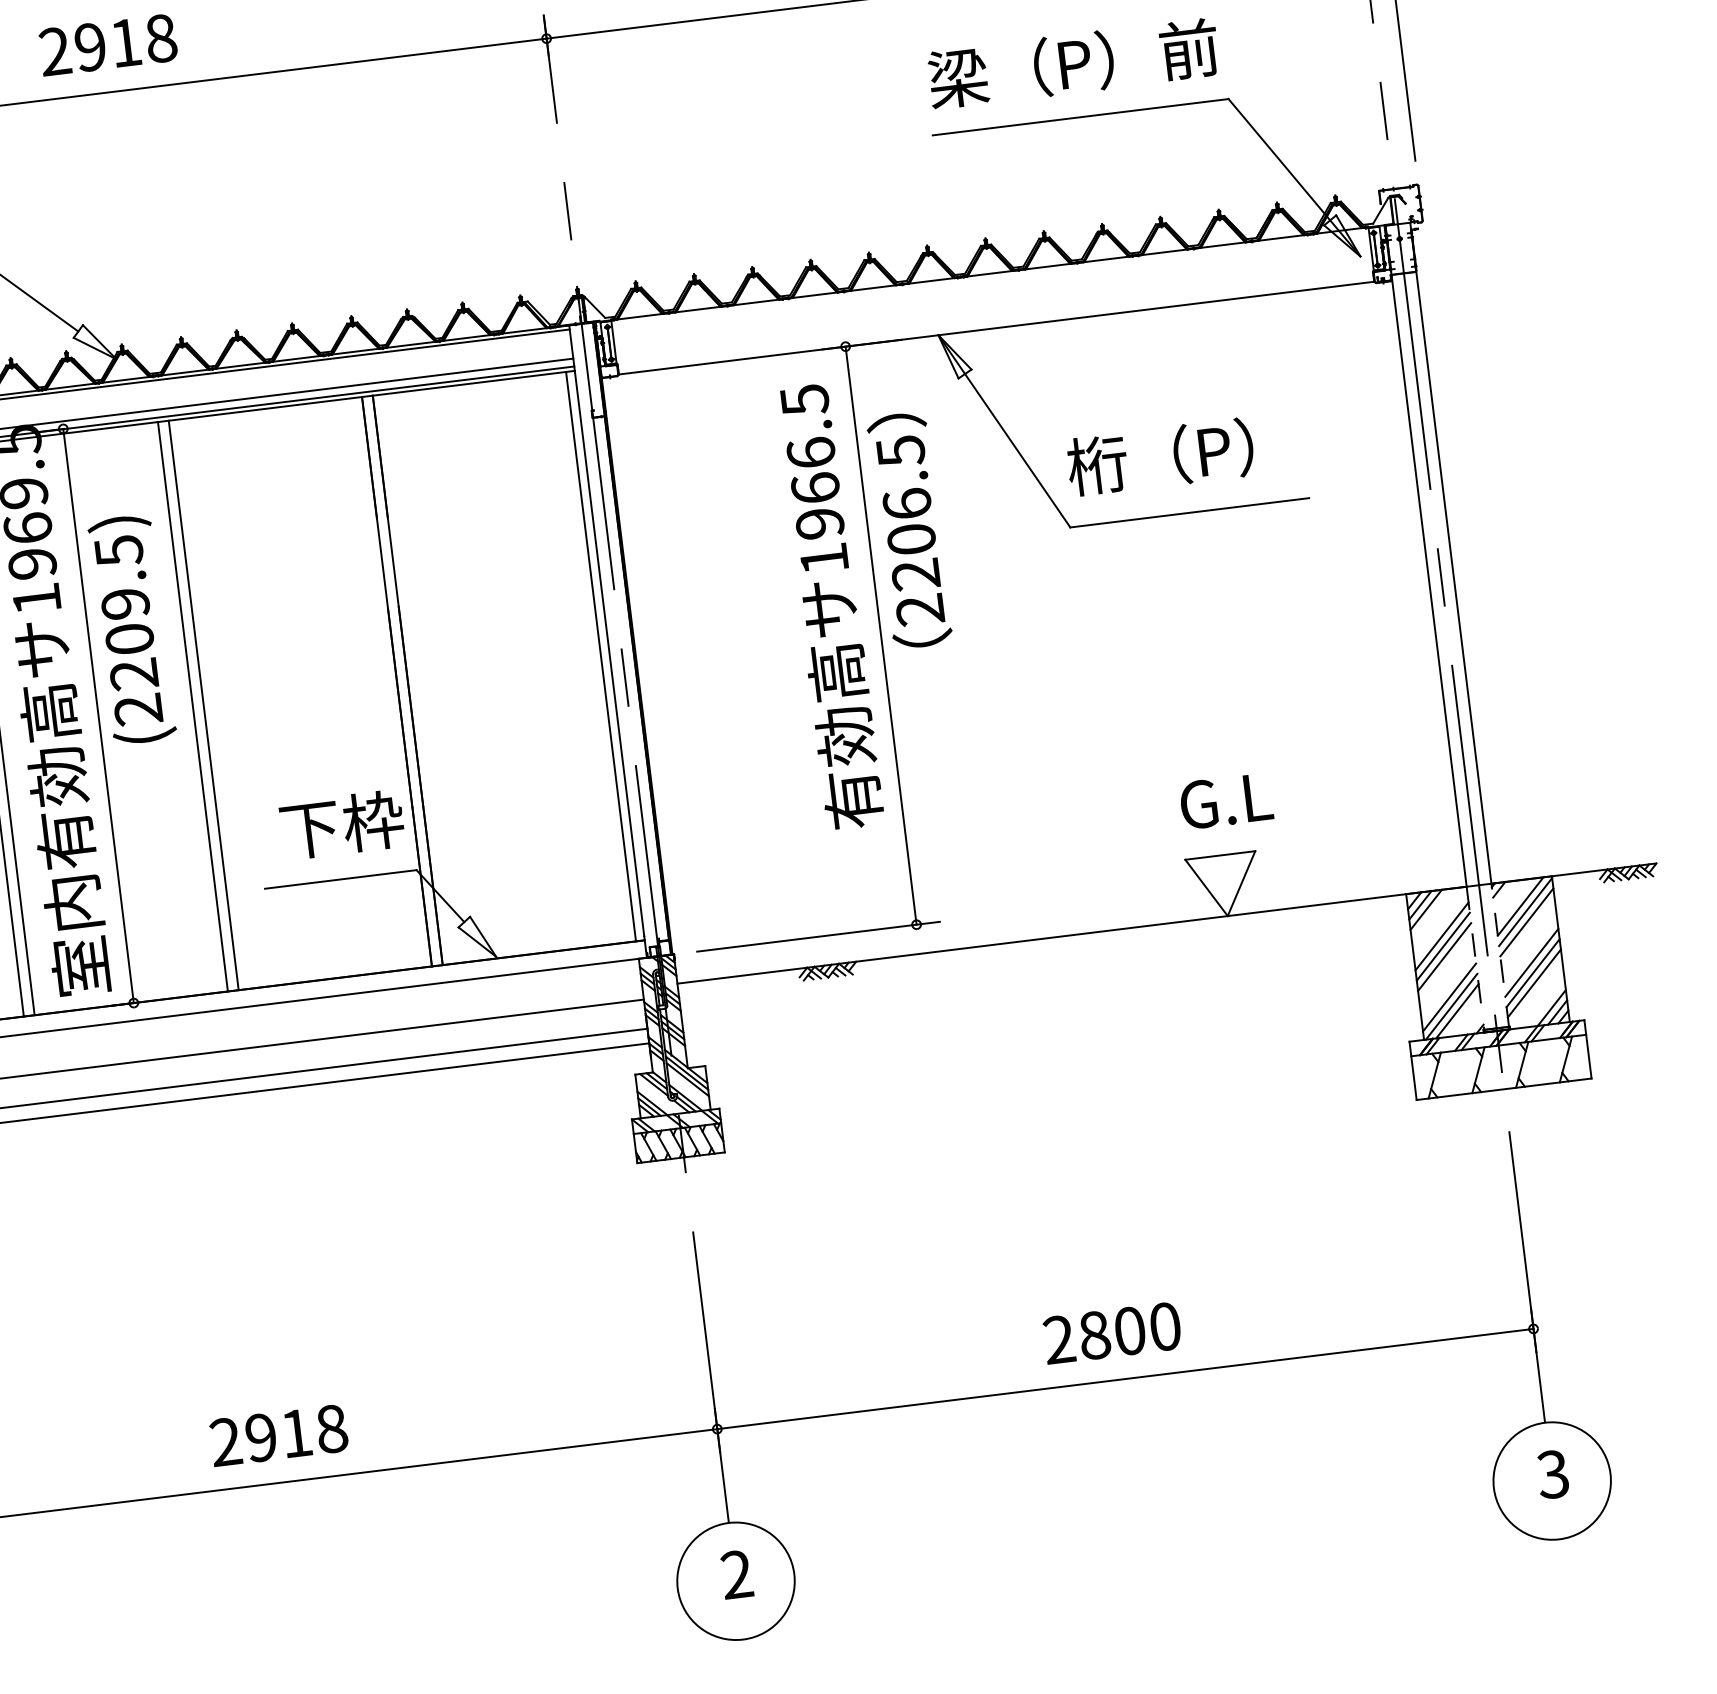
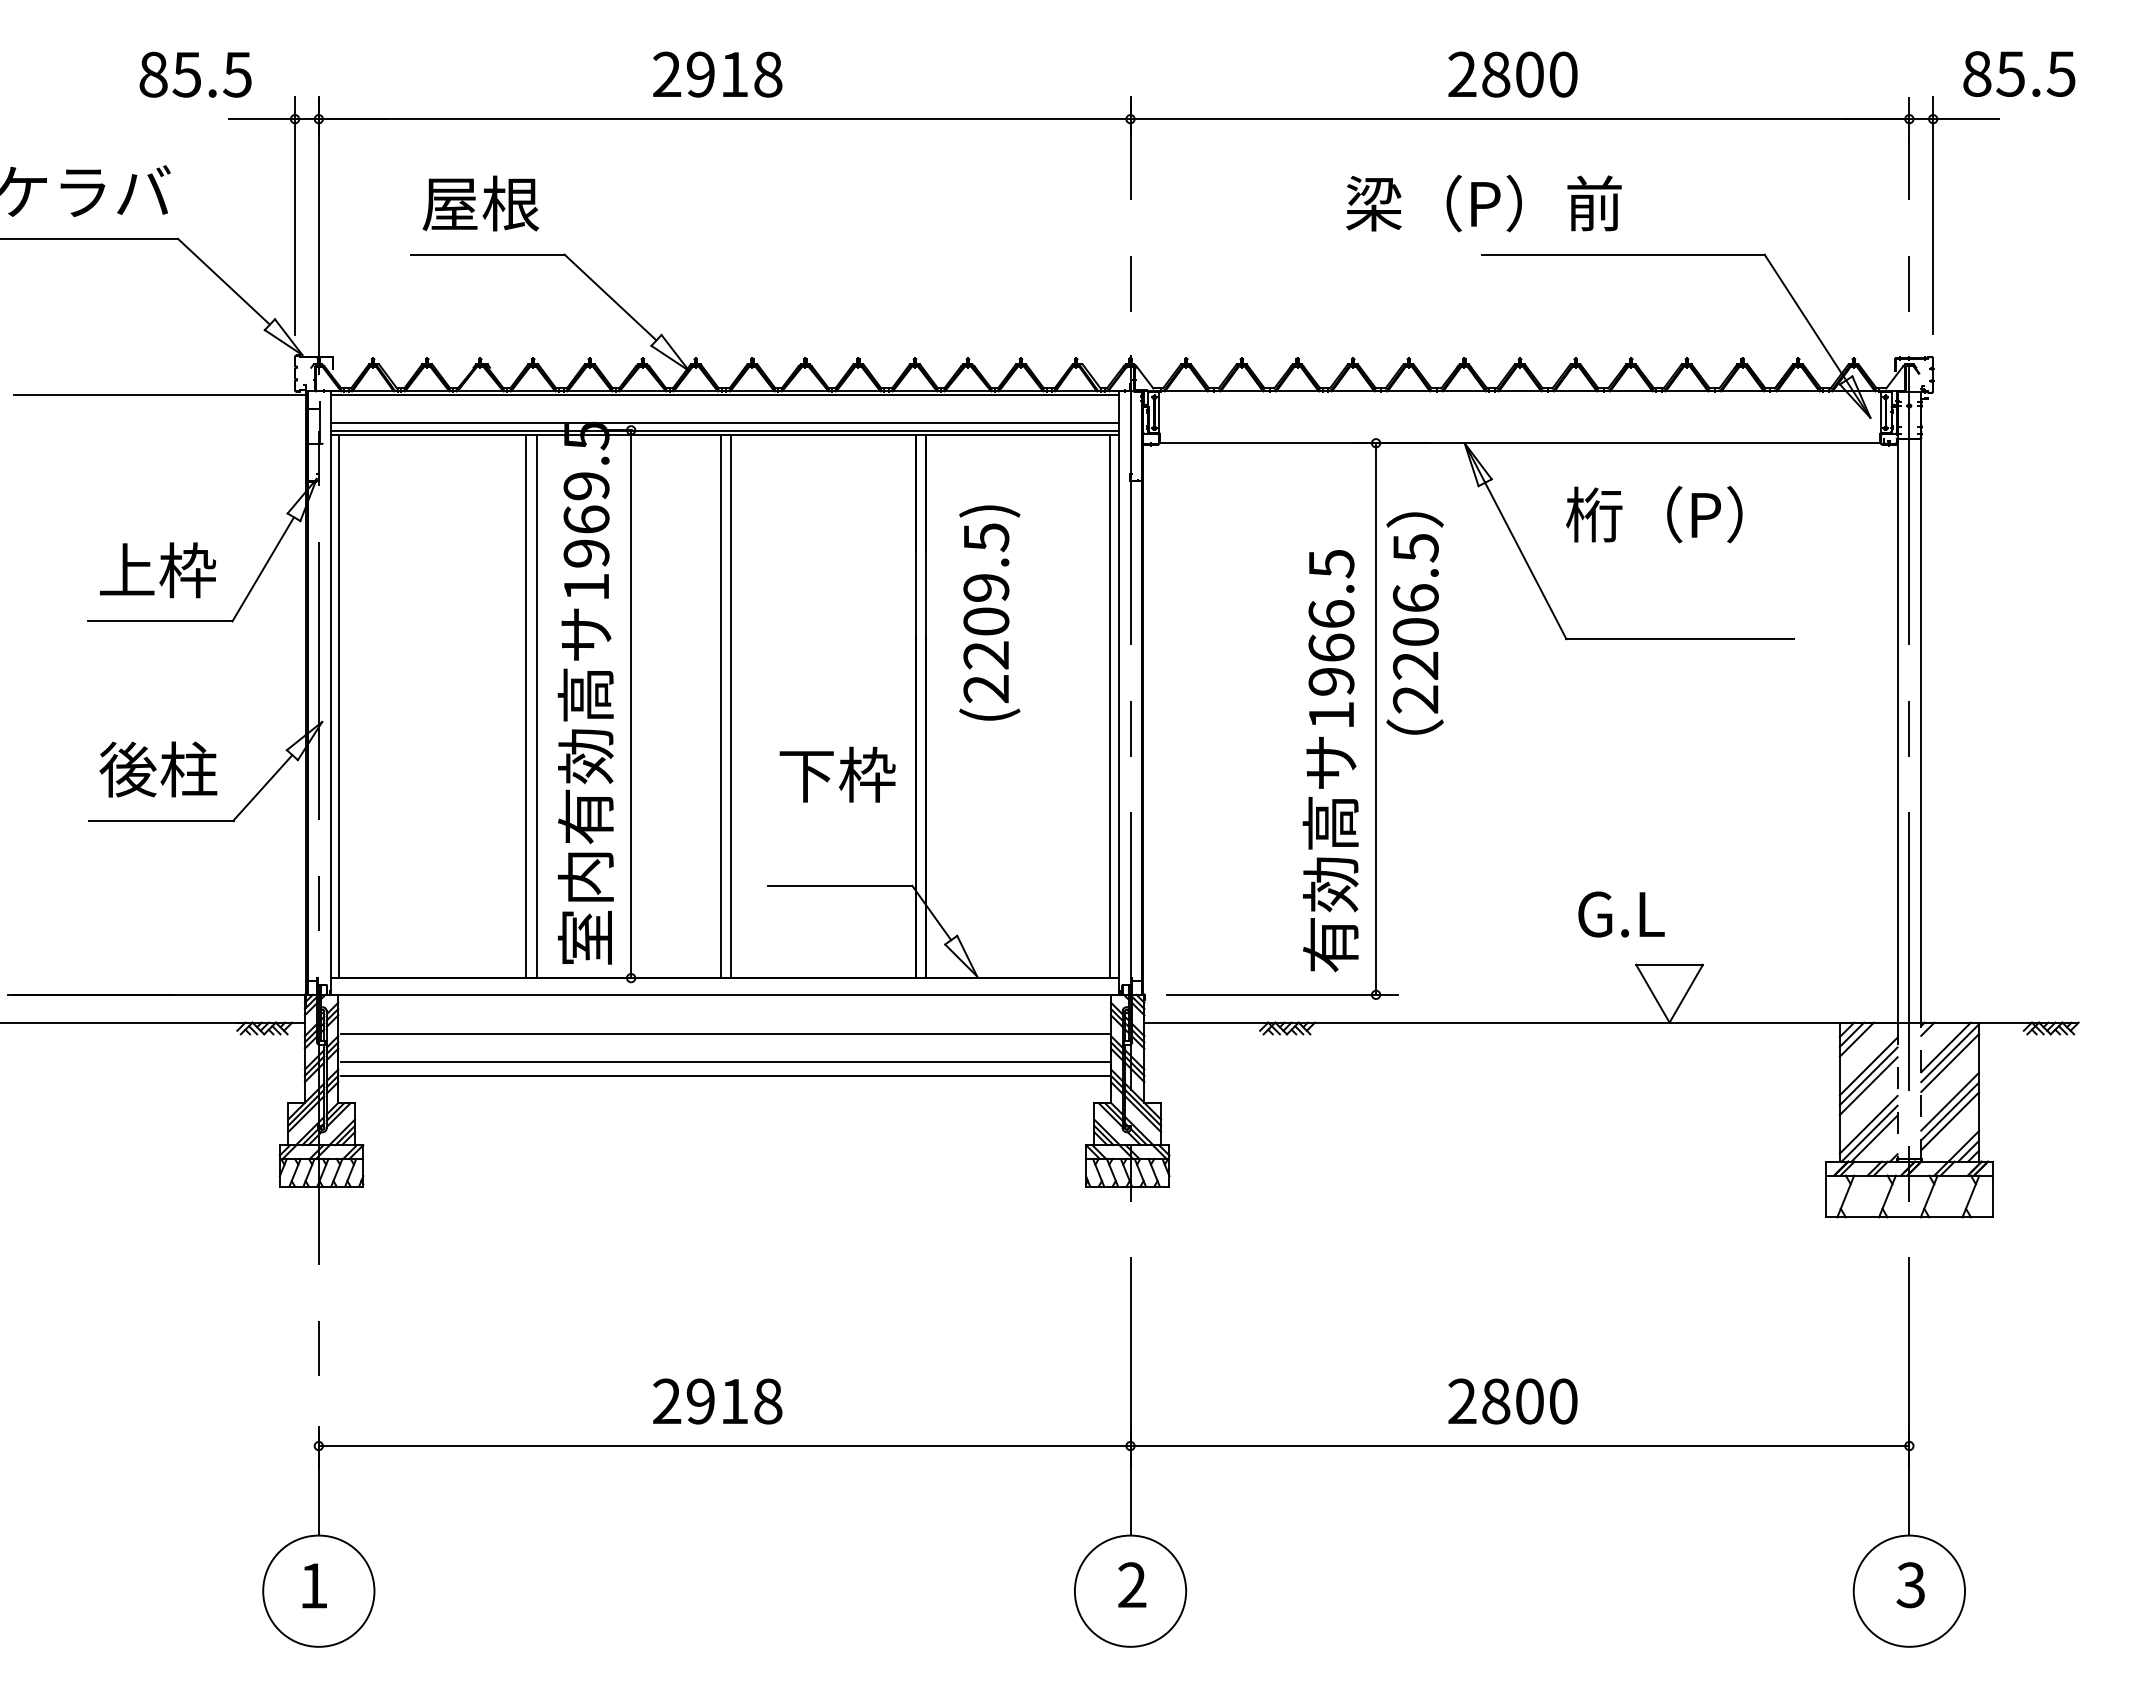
text: (1073, 63) -> (1483, 203), moved
text: (1160, 457) -> (1654, 514), moved
text: (829, 607) -> (1330, 761), moved
text: (131, 629) -> (989, 612), moved
text: (1226, 801) -> (1621, 914), moved
text: (342, 824) -> (837, 774), moved

